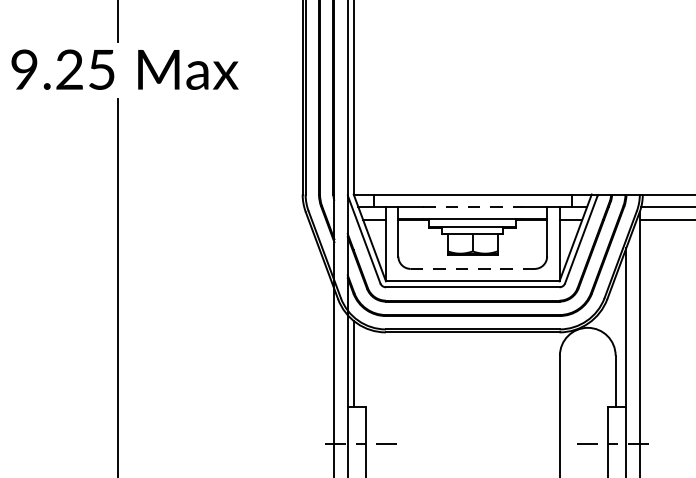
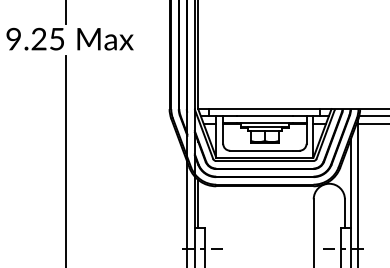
line: (472, 207) -> (264, 116), dashed -> solid
line: (472, 268) -> (264, 150), dashed -> solid

